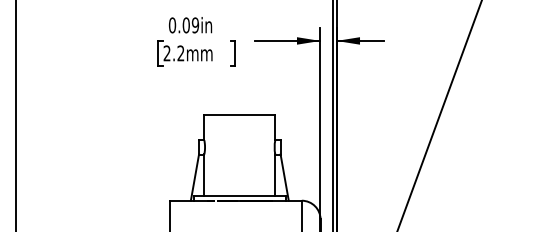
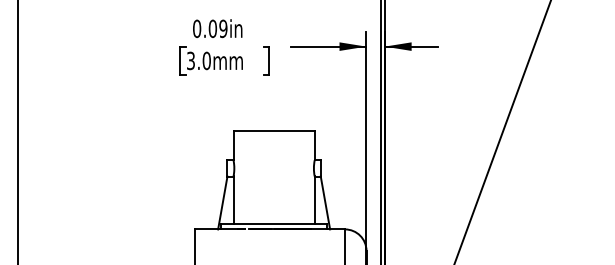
text: (173, 53) -> (198, 61), 2.2mm -> 3.0mm

